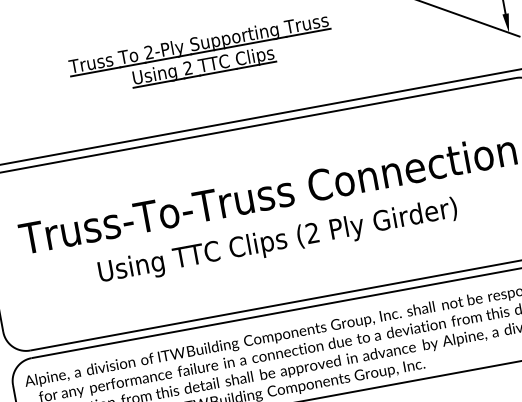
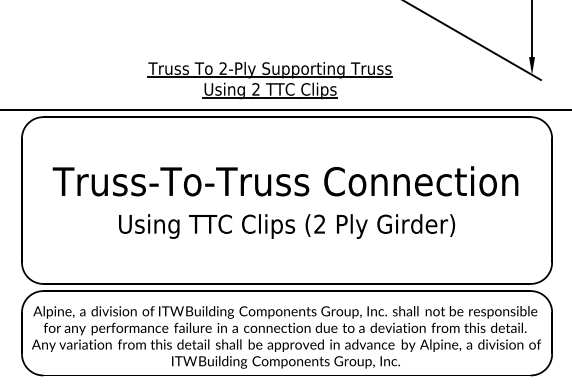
part: (200, 56) -> (269, 80), moved

